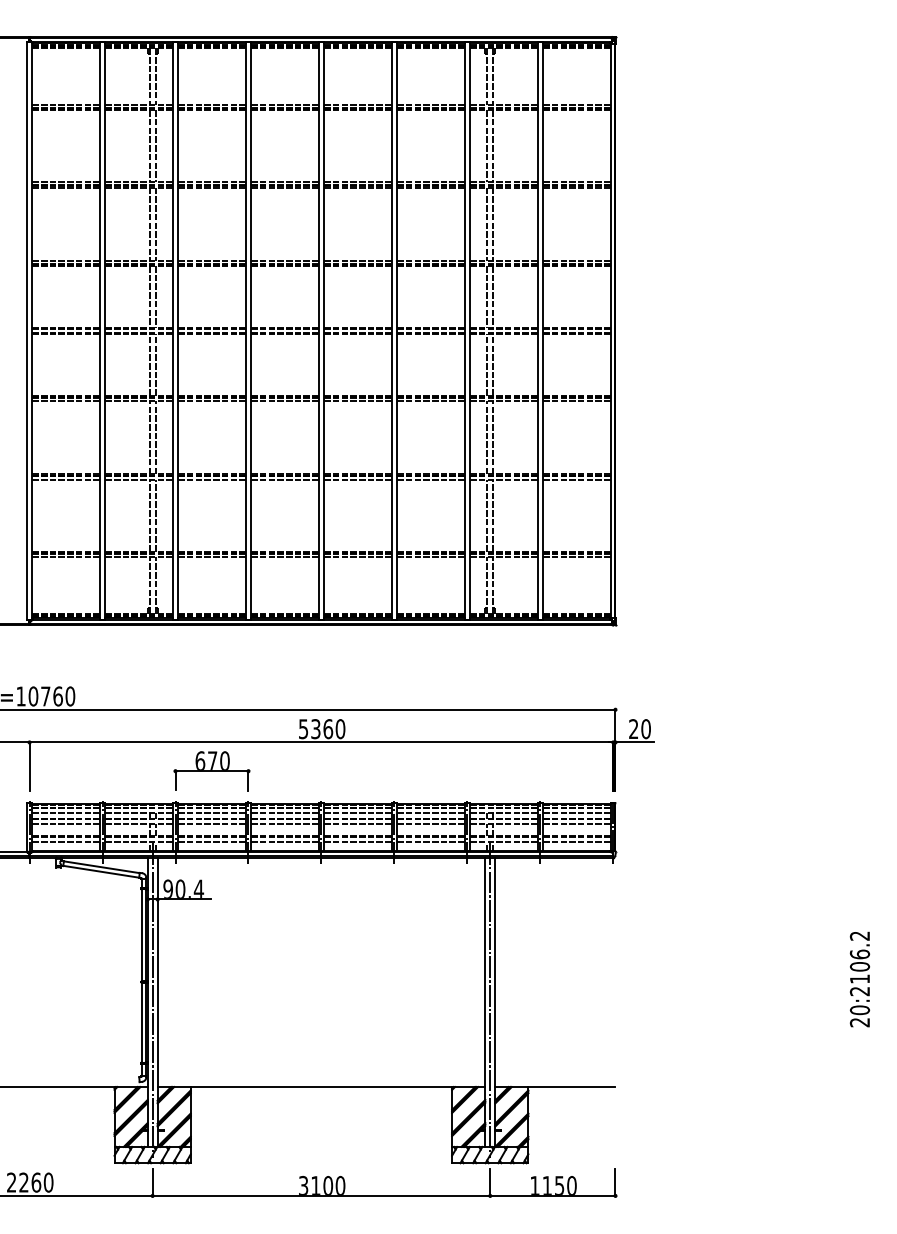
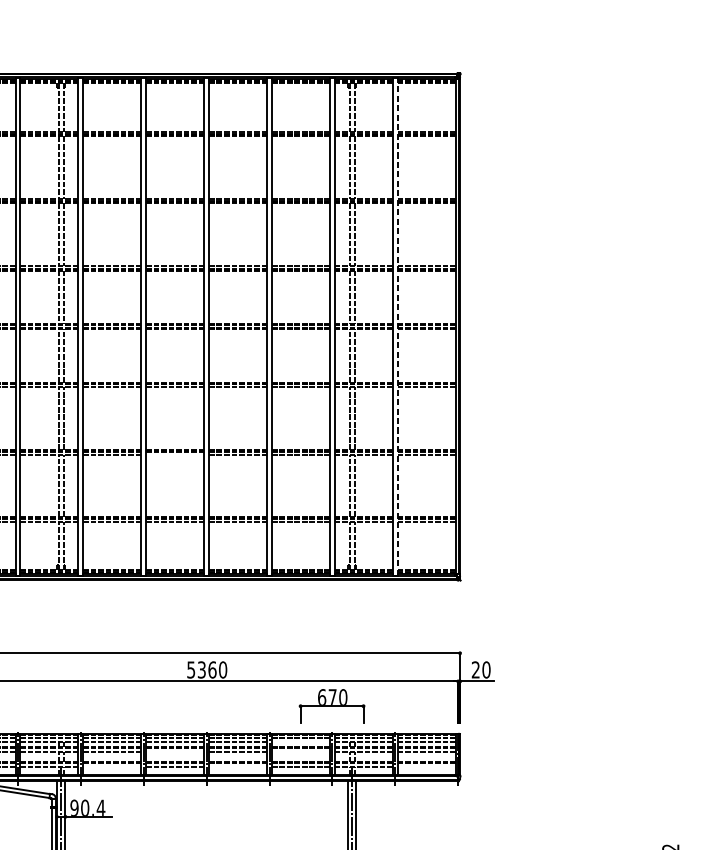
line: (543, 330) -> (398, 326), solid -> dashed
line: (284, 479) -> (174, 454), removed
part: (211, 771) -> (331, 706), moved
line: (430, 812) -> (300, 741), removed
line: (284, 824) -> (174, 752), removed
line: (430, 824) -> (300, 752), removed
line: (211, 841) -> (111, 766), removed
line: (357, 841) -> (237, 766), removed
line: (576, 841) -> (426, 766), removed

